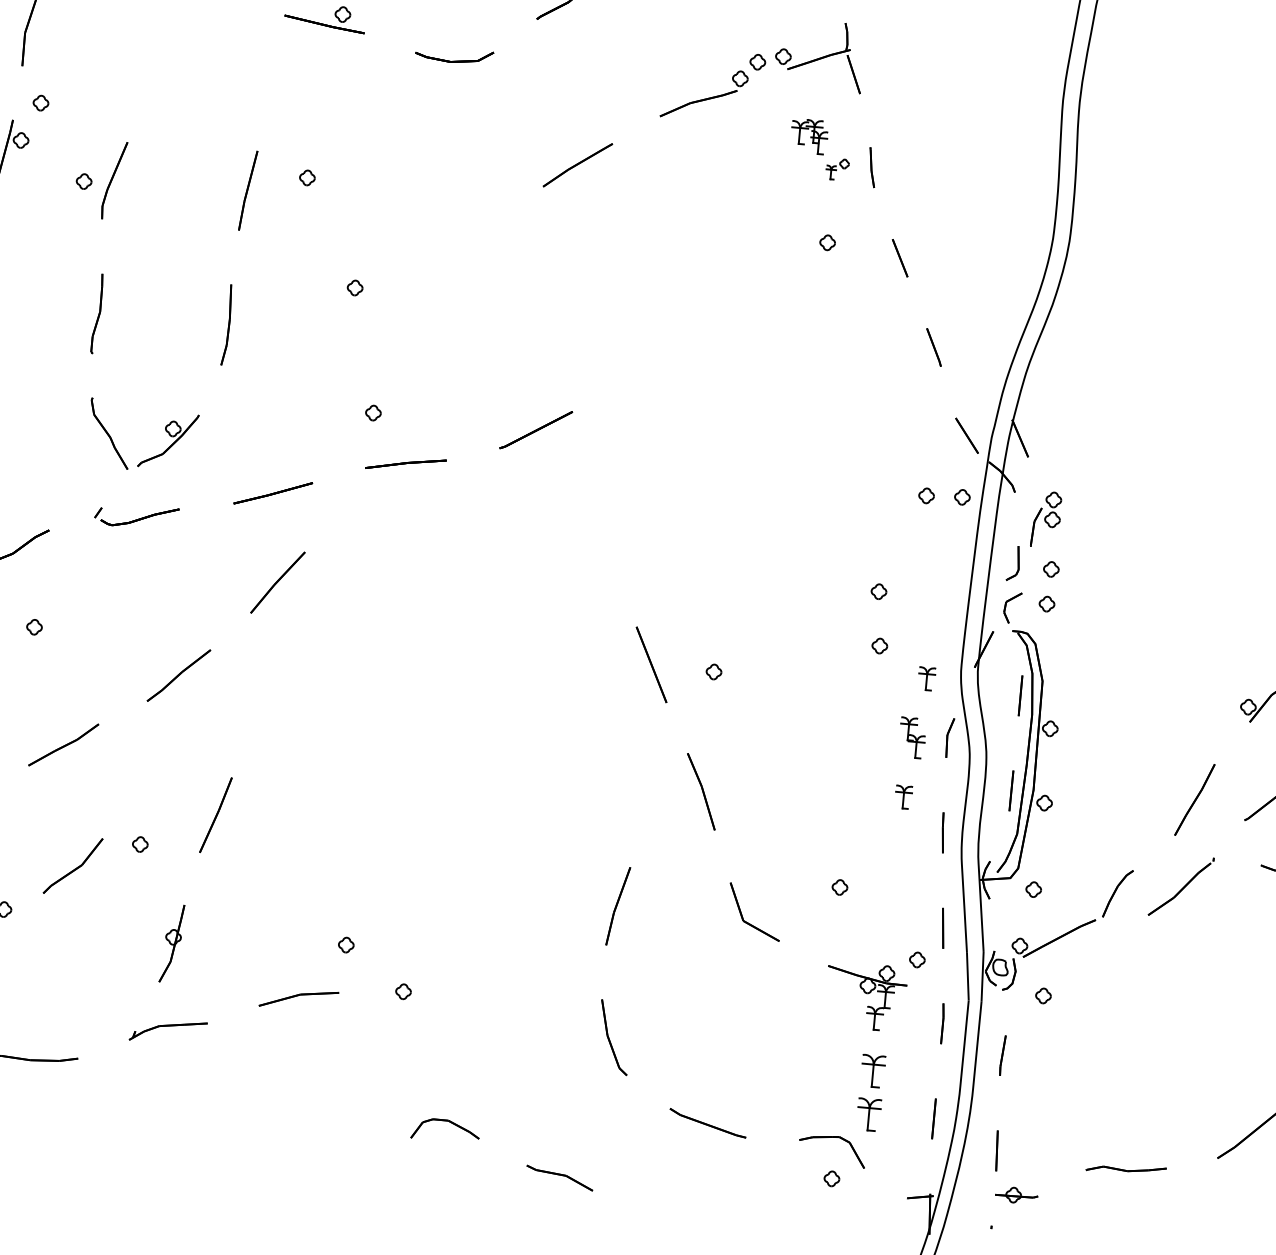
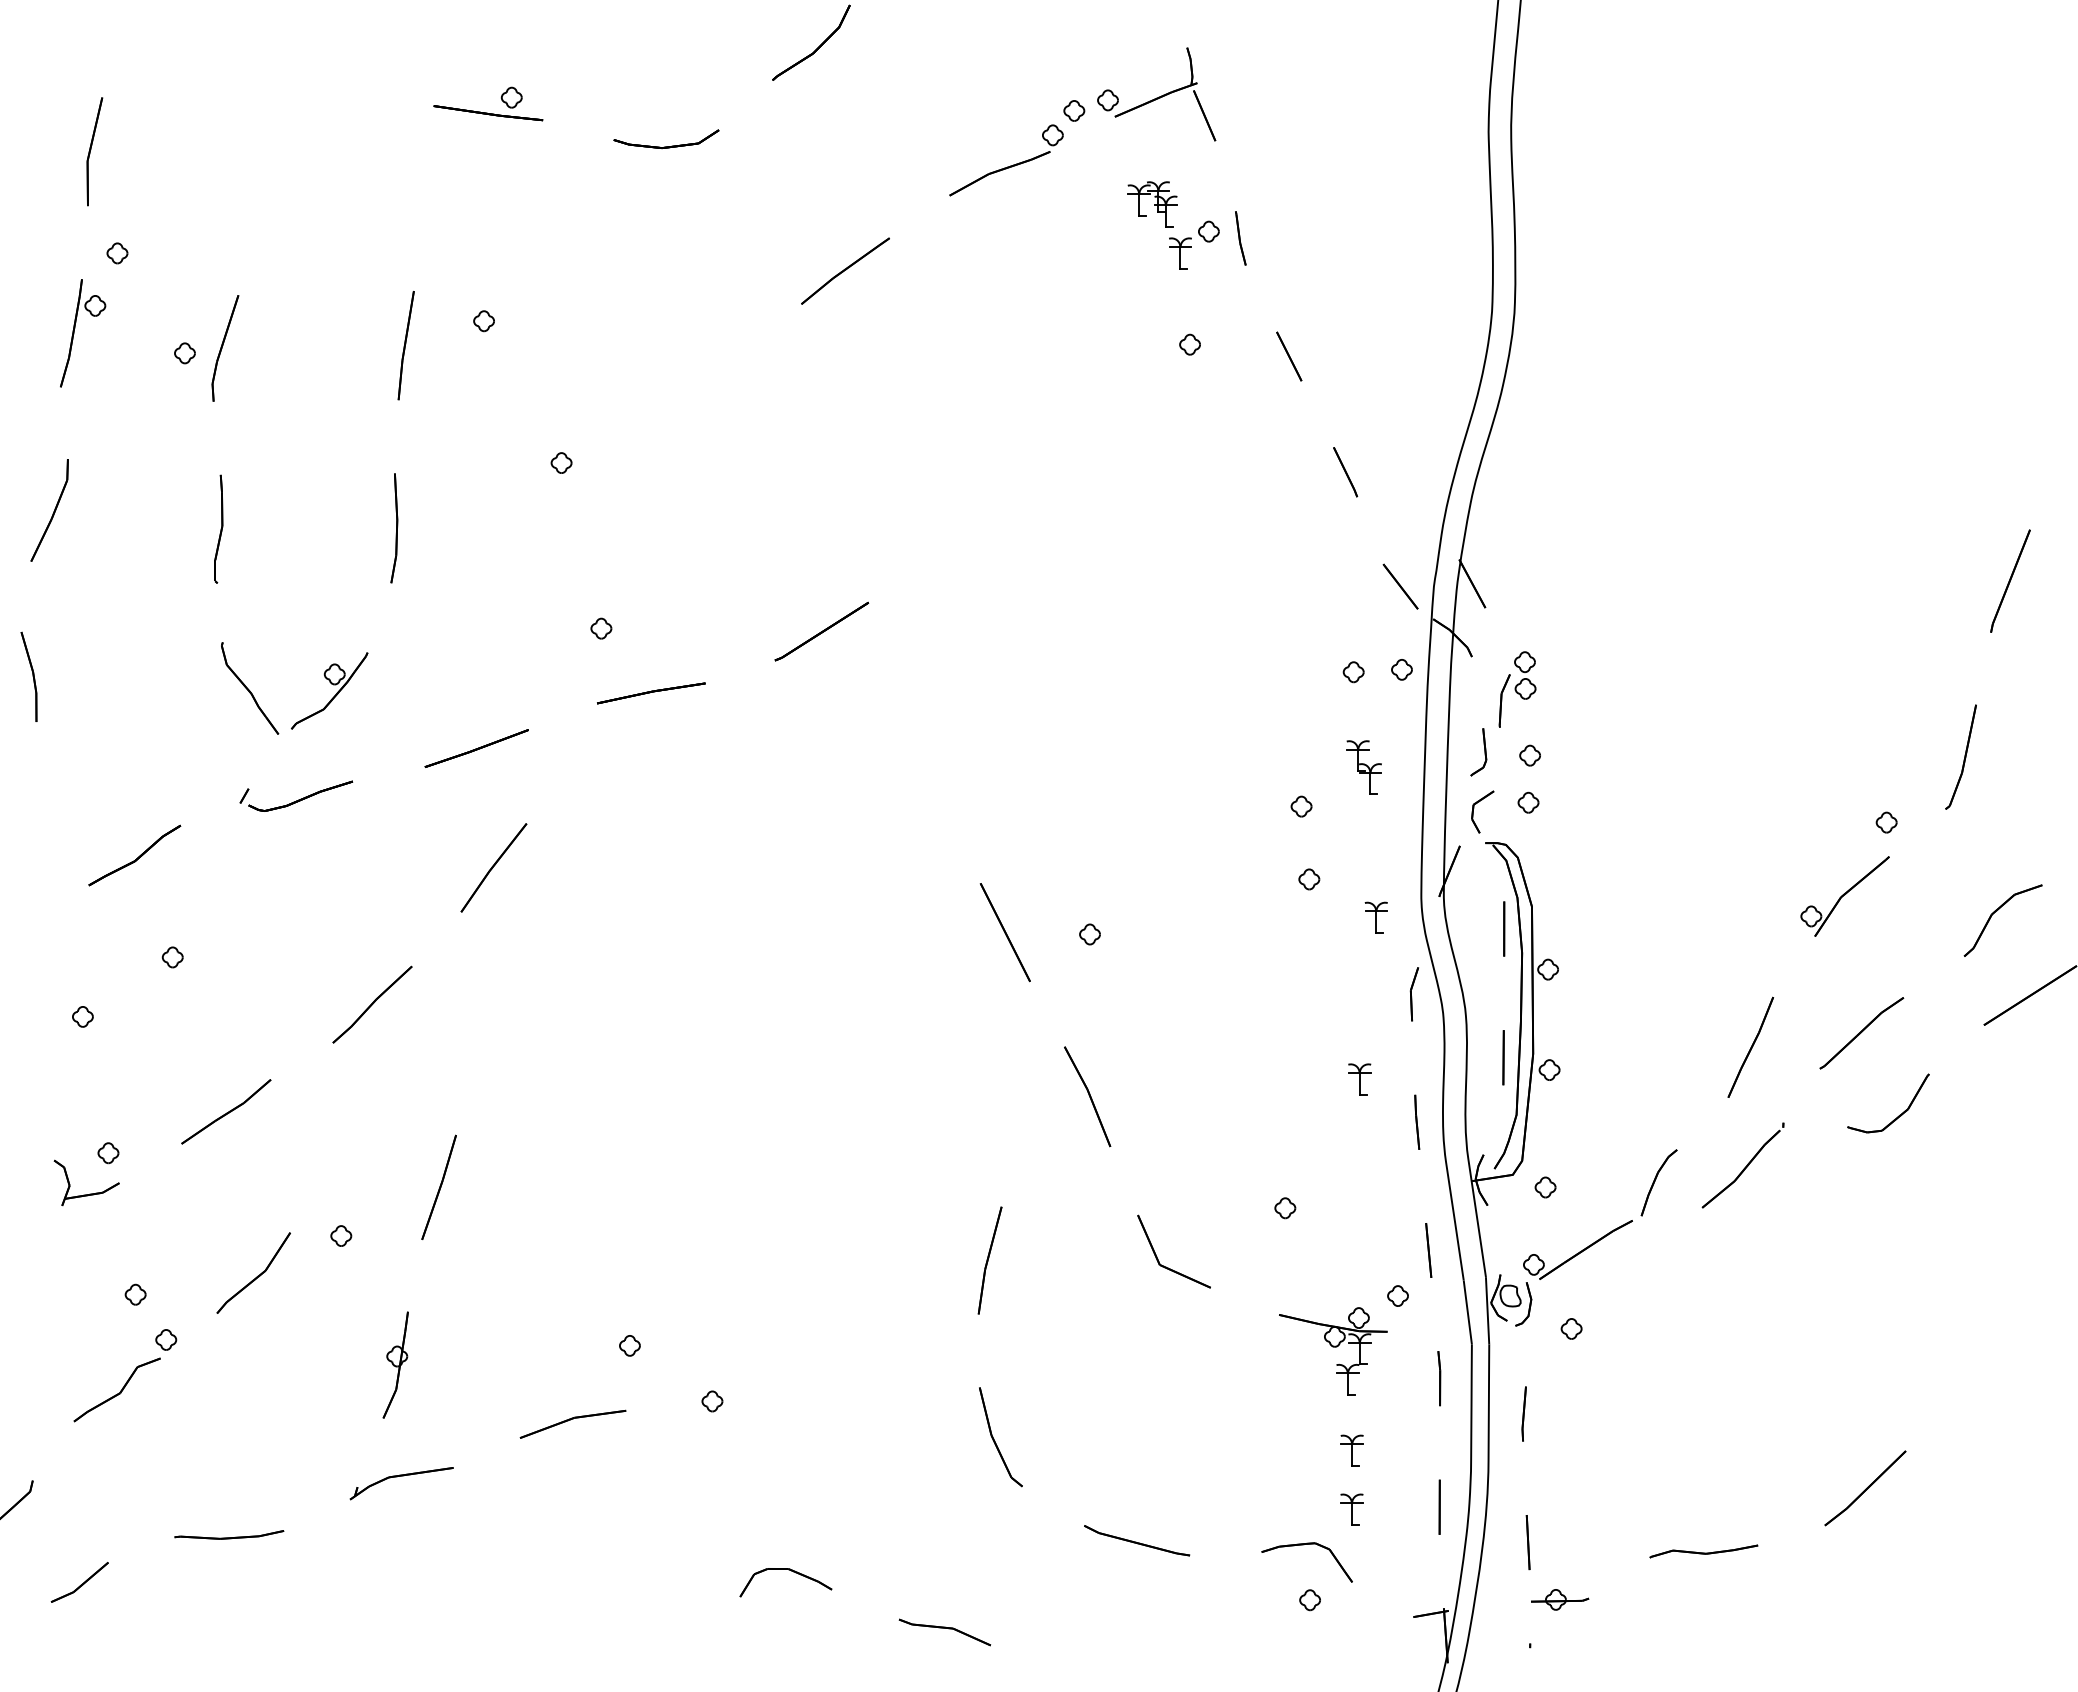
part: (837, 169) -> (1194, 244), size x1.67
part: (911, 737) -> (1363, 767), moved
part: (872, 1071) -> (1351, 1450), size x0.71
part: (868, 1114) -> (1351, 1509), size x0.71

